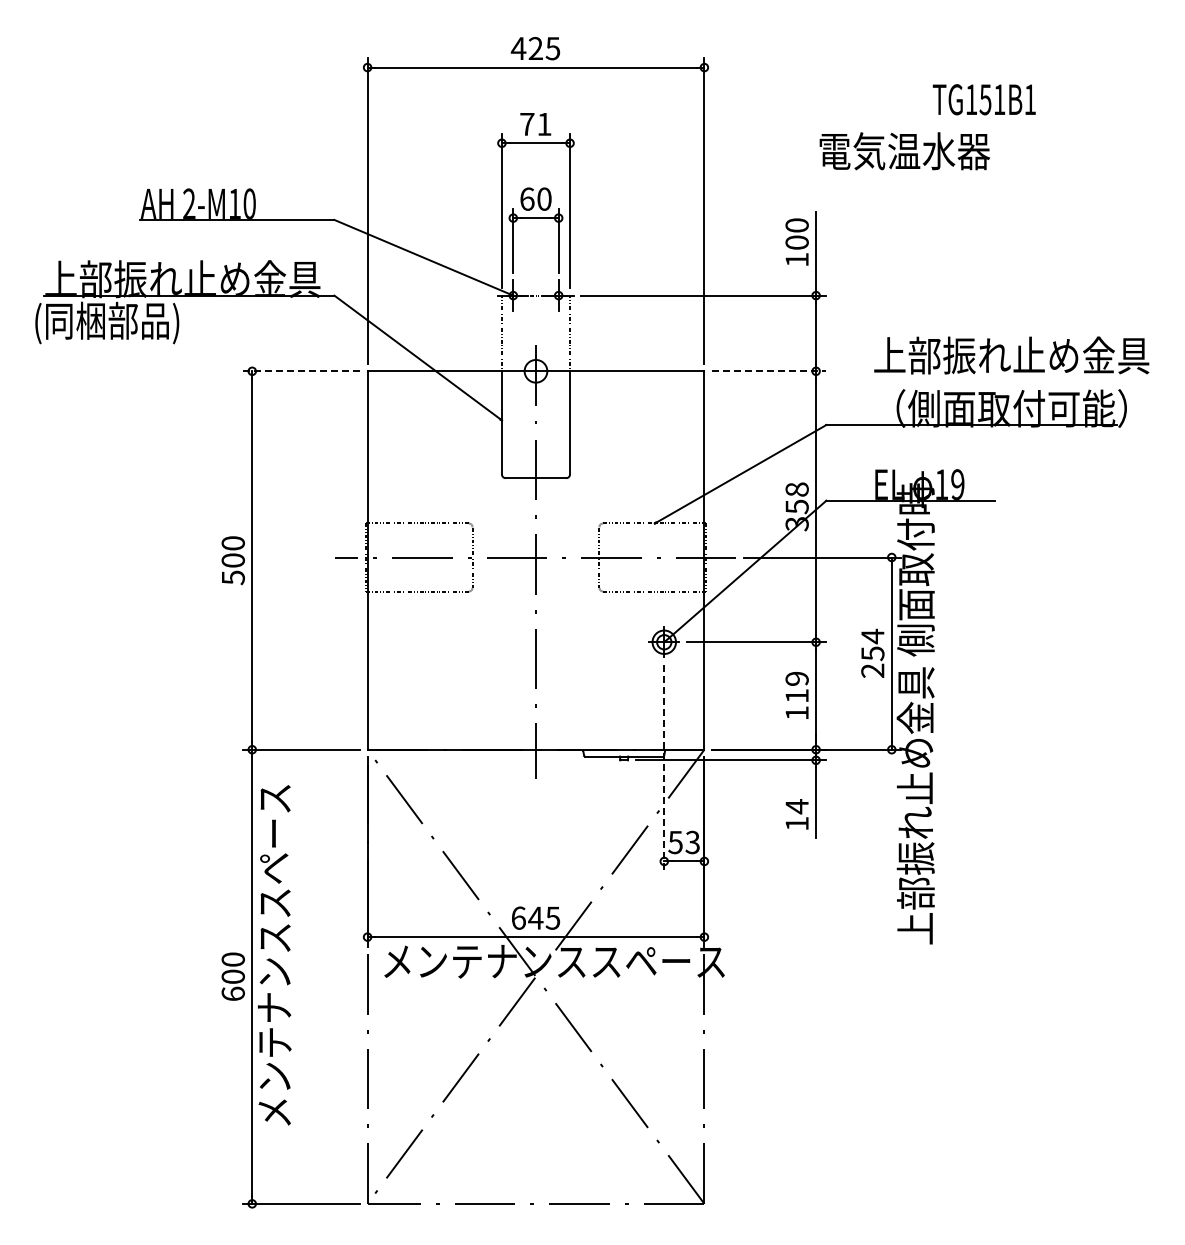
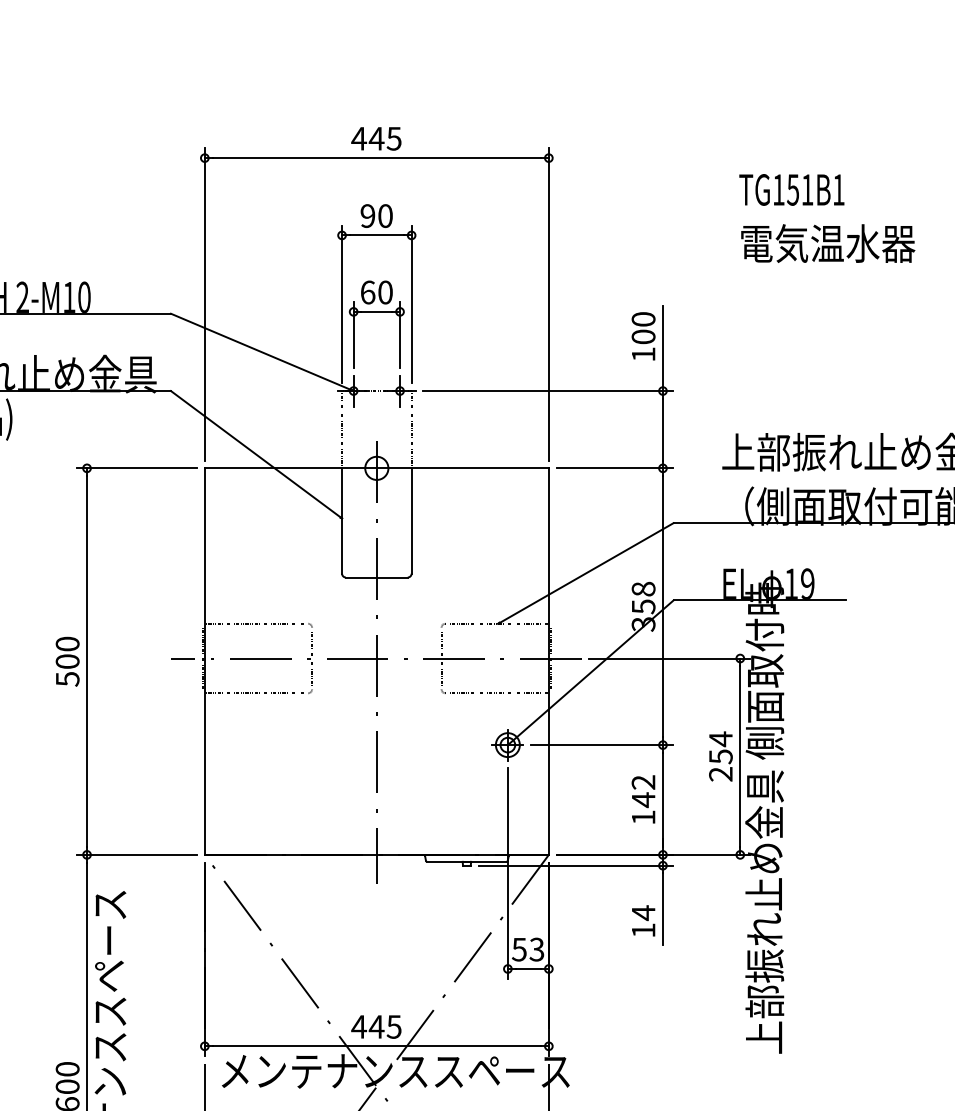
text: (535, 48) -> (376, 138), 425 -> 445
text: (983, 99) -> (791, 189), moved
text: (535, 123) -> (376, 215), 71 -> 90
text: (904, 151) -> (827, 243), moved
line: (301, 371) -> (137, 468), dashed -> solid
line: (768, 371) -> (614, 468), dashed -> solid
text: (796, 687) -> (642, 791), 119 -> 142
line: (664, 767) -> (508, 873), dashed -> solid
text: (518, 917) -> (358, 1026), 645 -> 445

